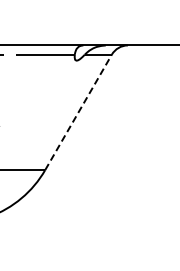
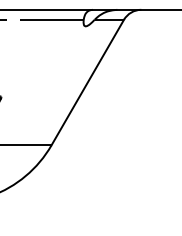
line: (78, 112) -> (87, 82), dashed -> solid

